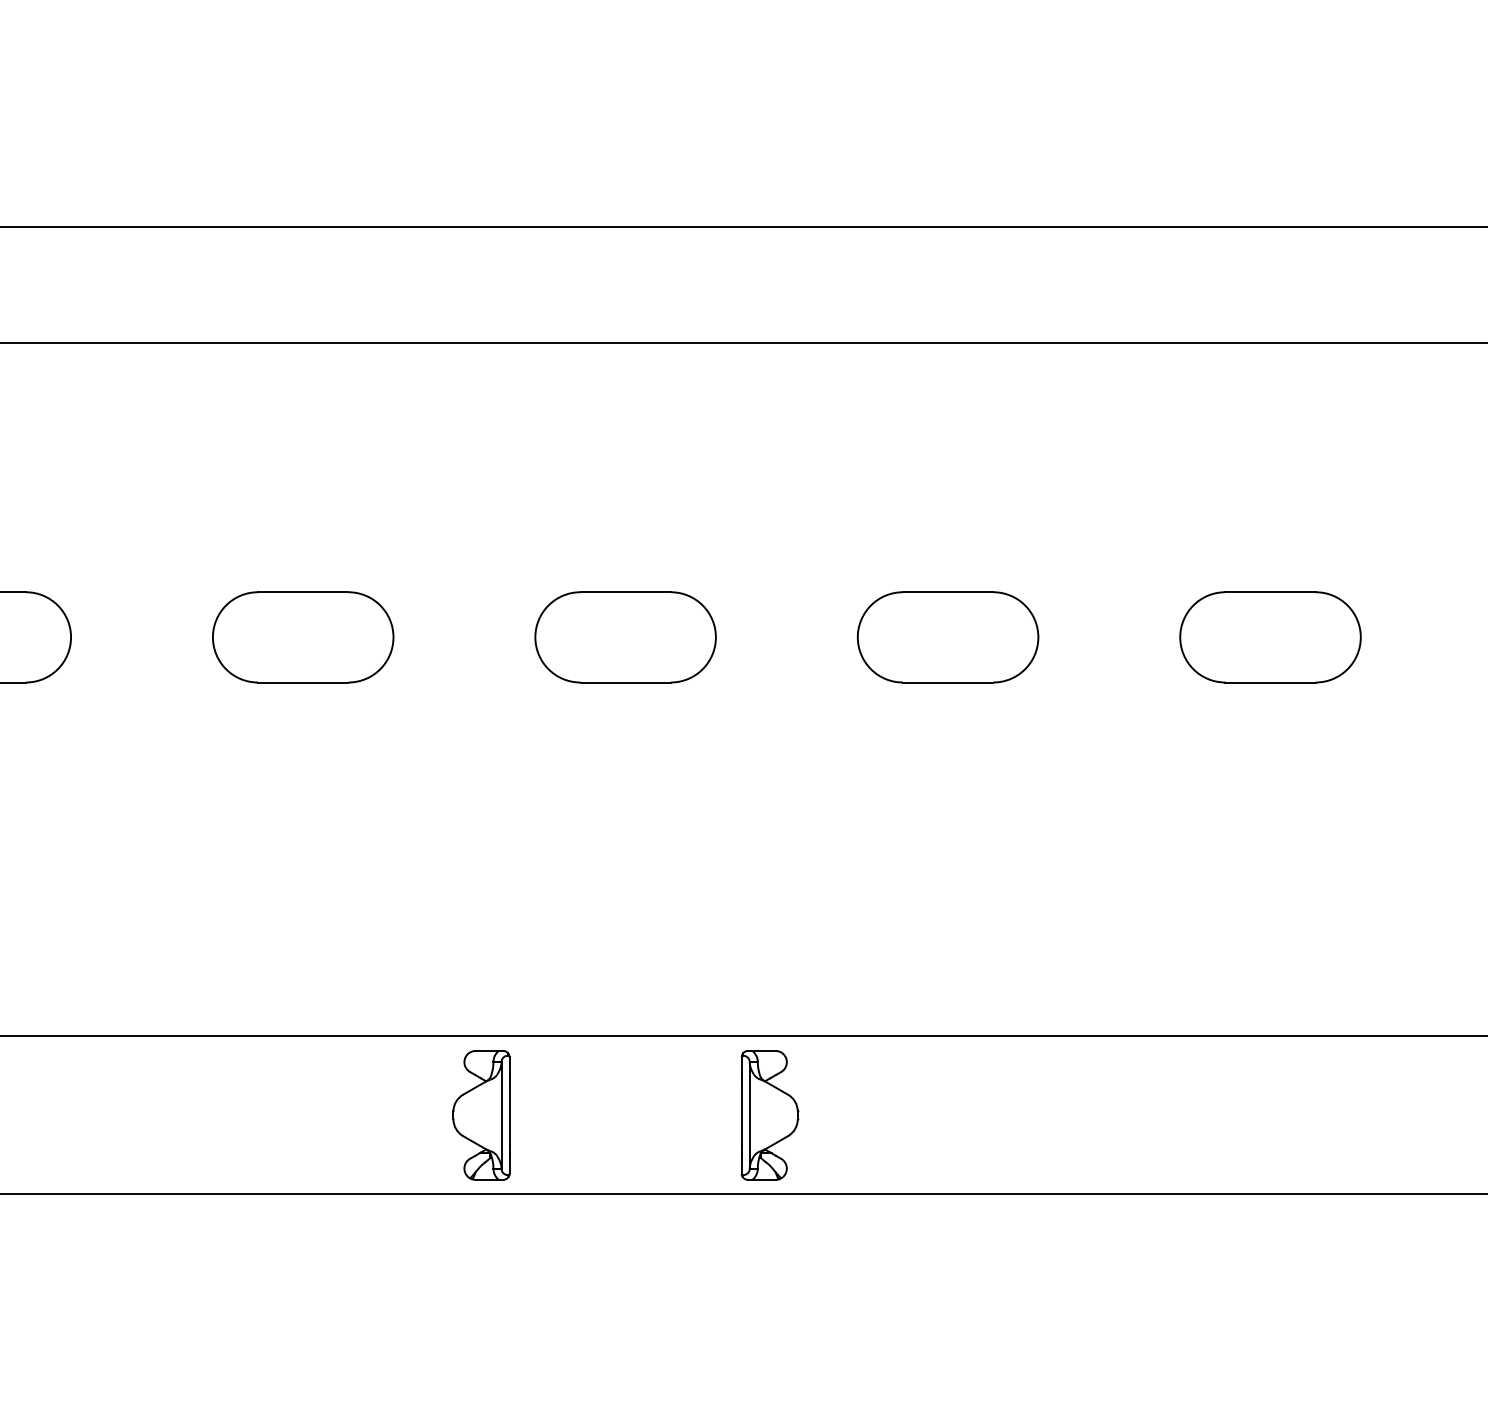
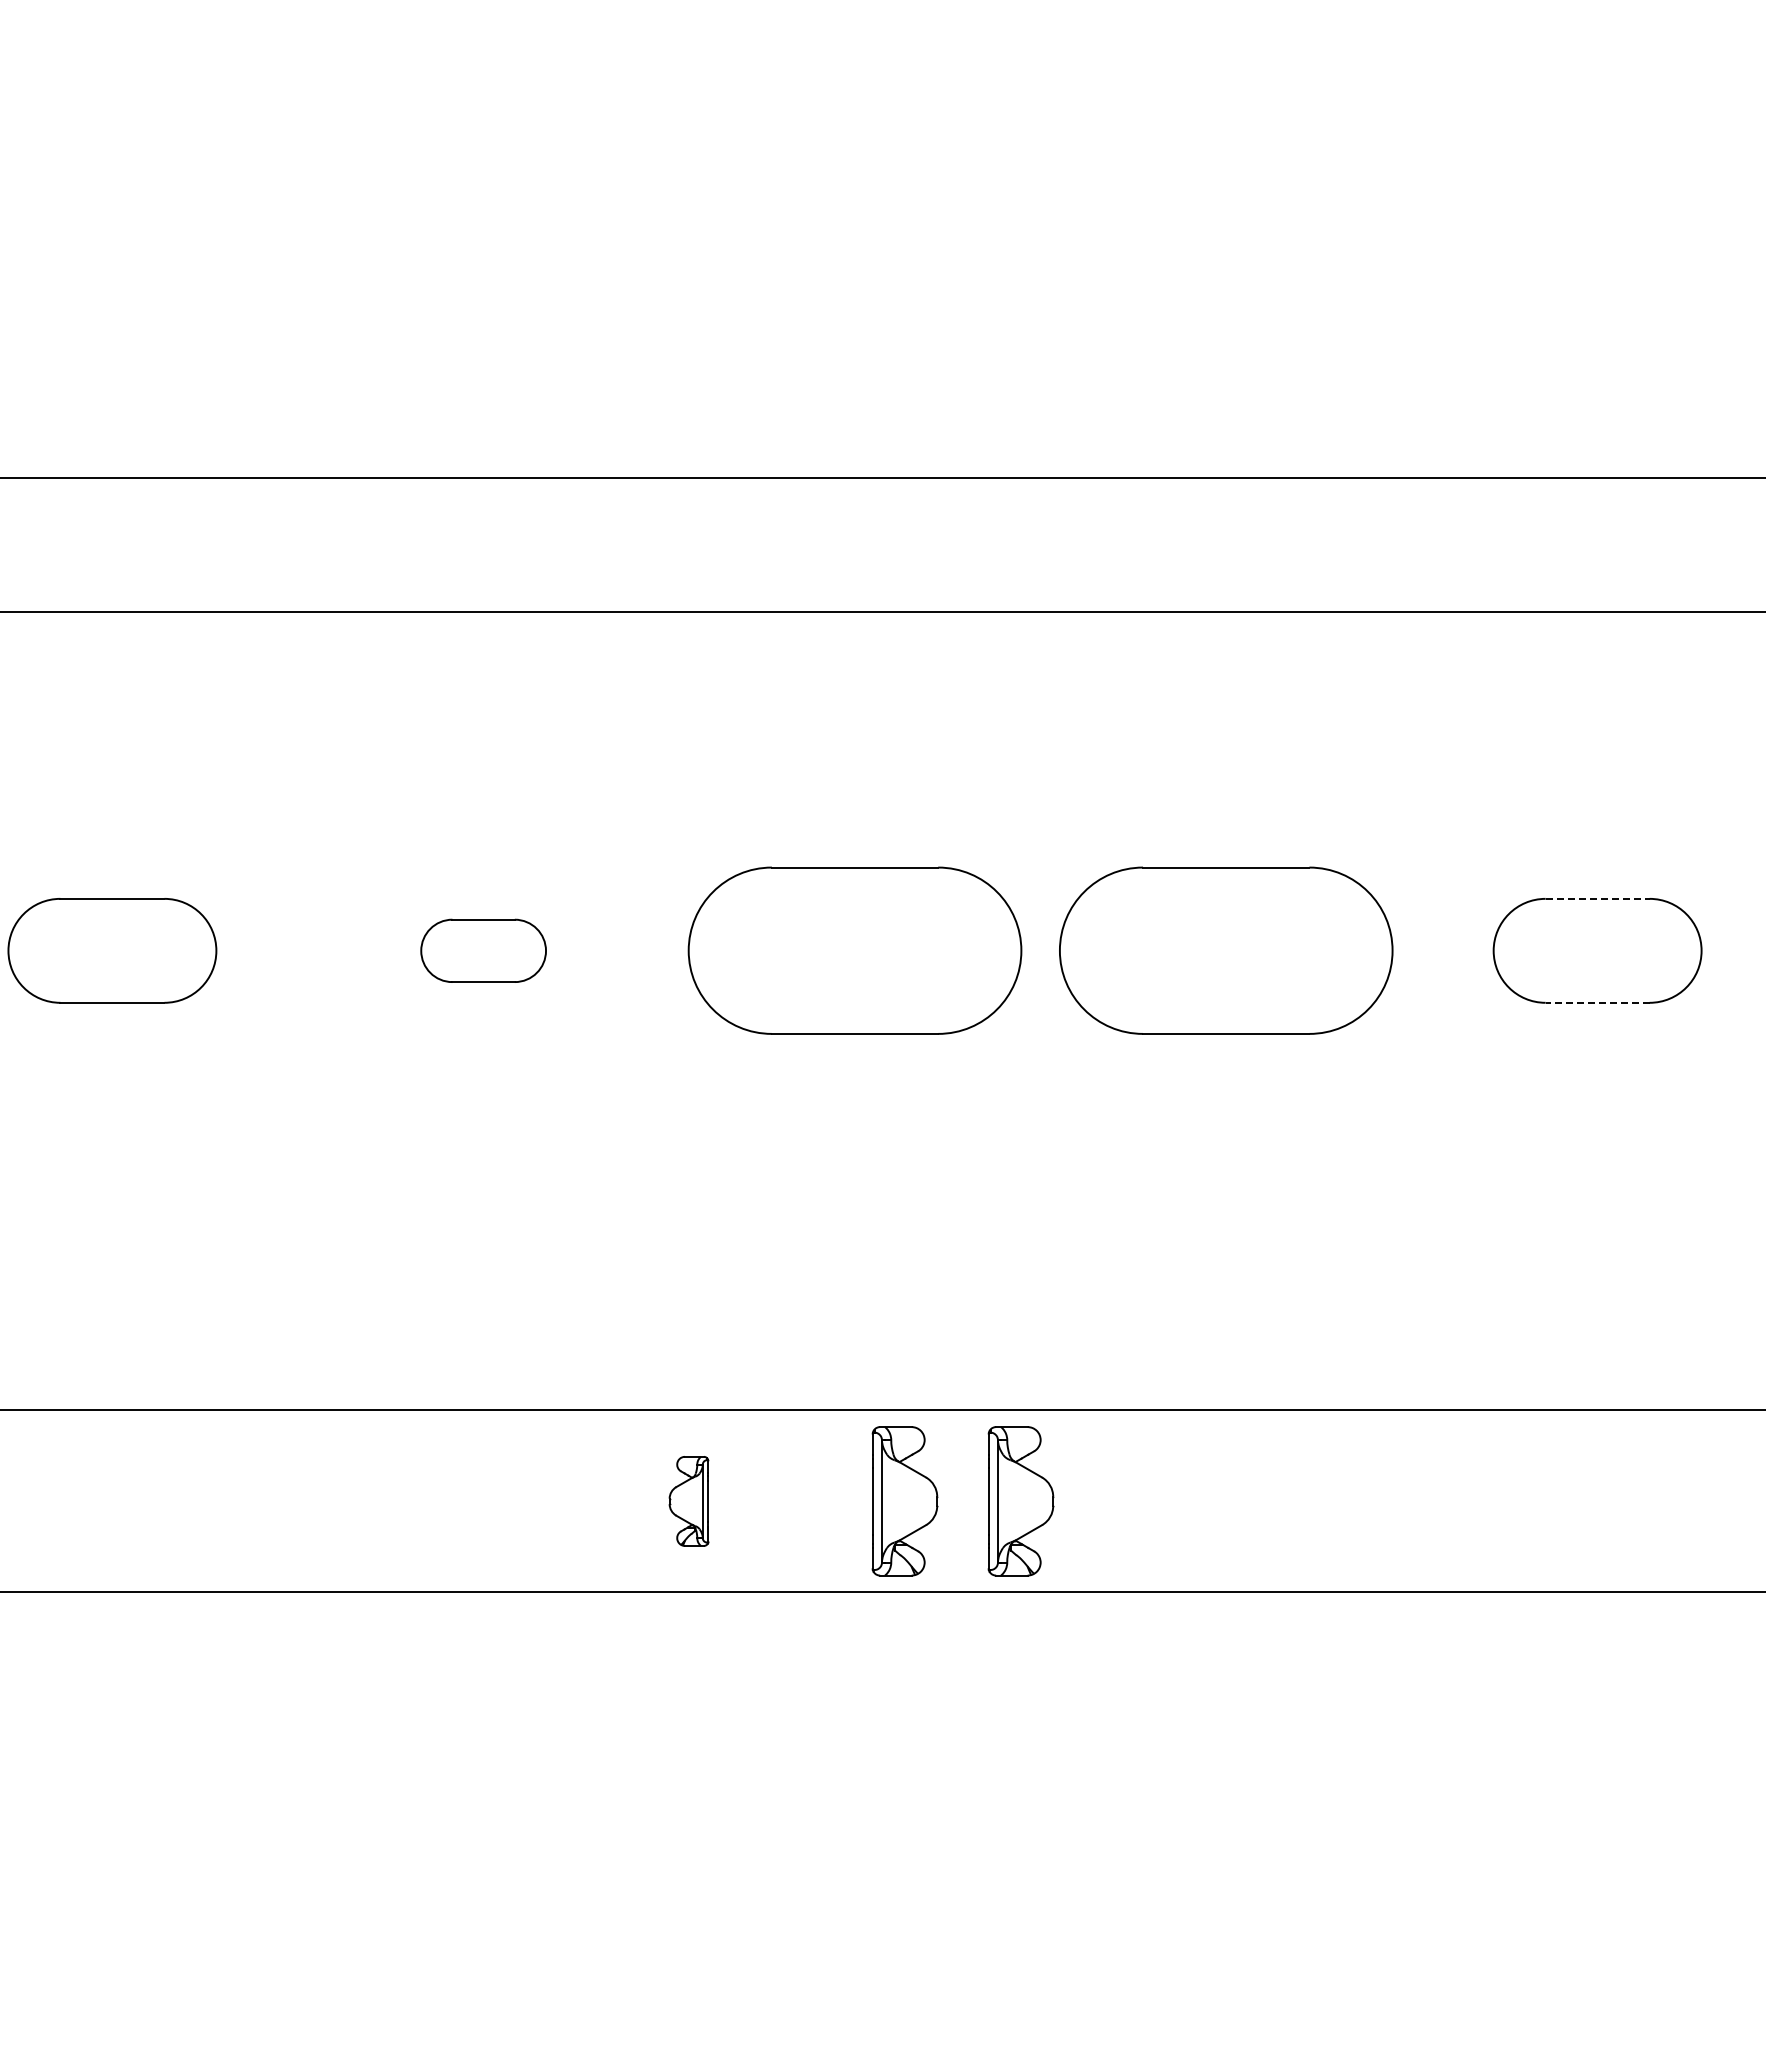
line: (1270, 591) -> (1597, 898), solid -> dashed
part: (303, 637) -> (483, 950), size x0.6
part: (625, 637) -> (854, 950), size x1.6
part: (948, 637) -> (1226, 950), size x1.6
line: (1270, 682) -> (1597, 1002), solid -> dashed
part: (481, 1115) -> (688, 1501), size x0.6
part: (668, 1115) -> (904, 1501), added

